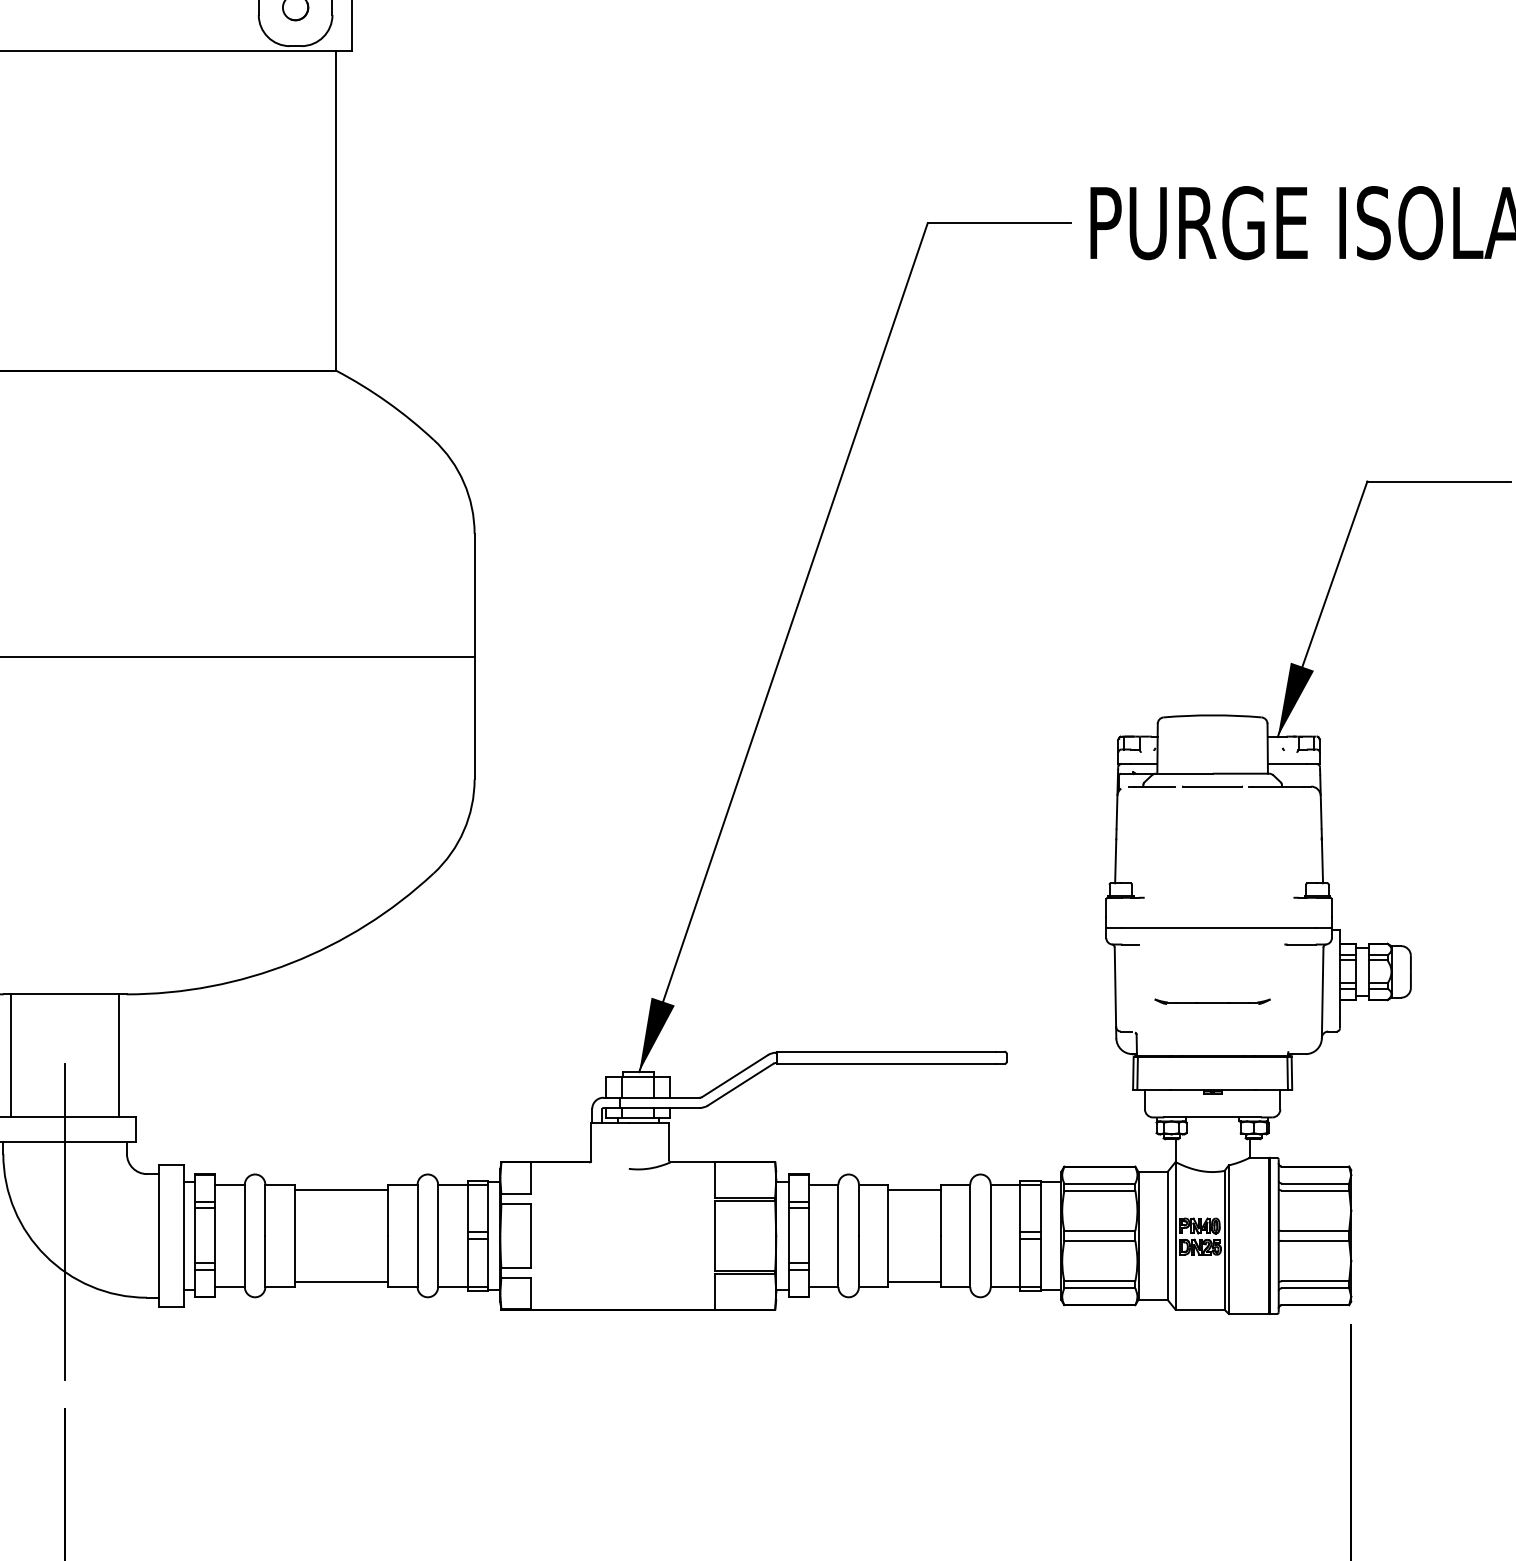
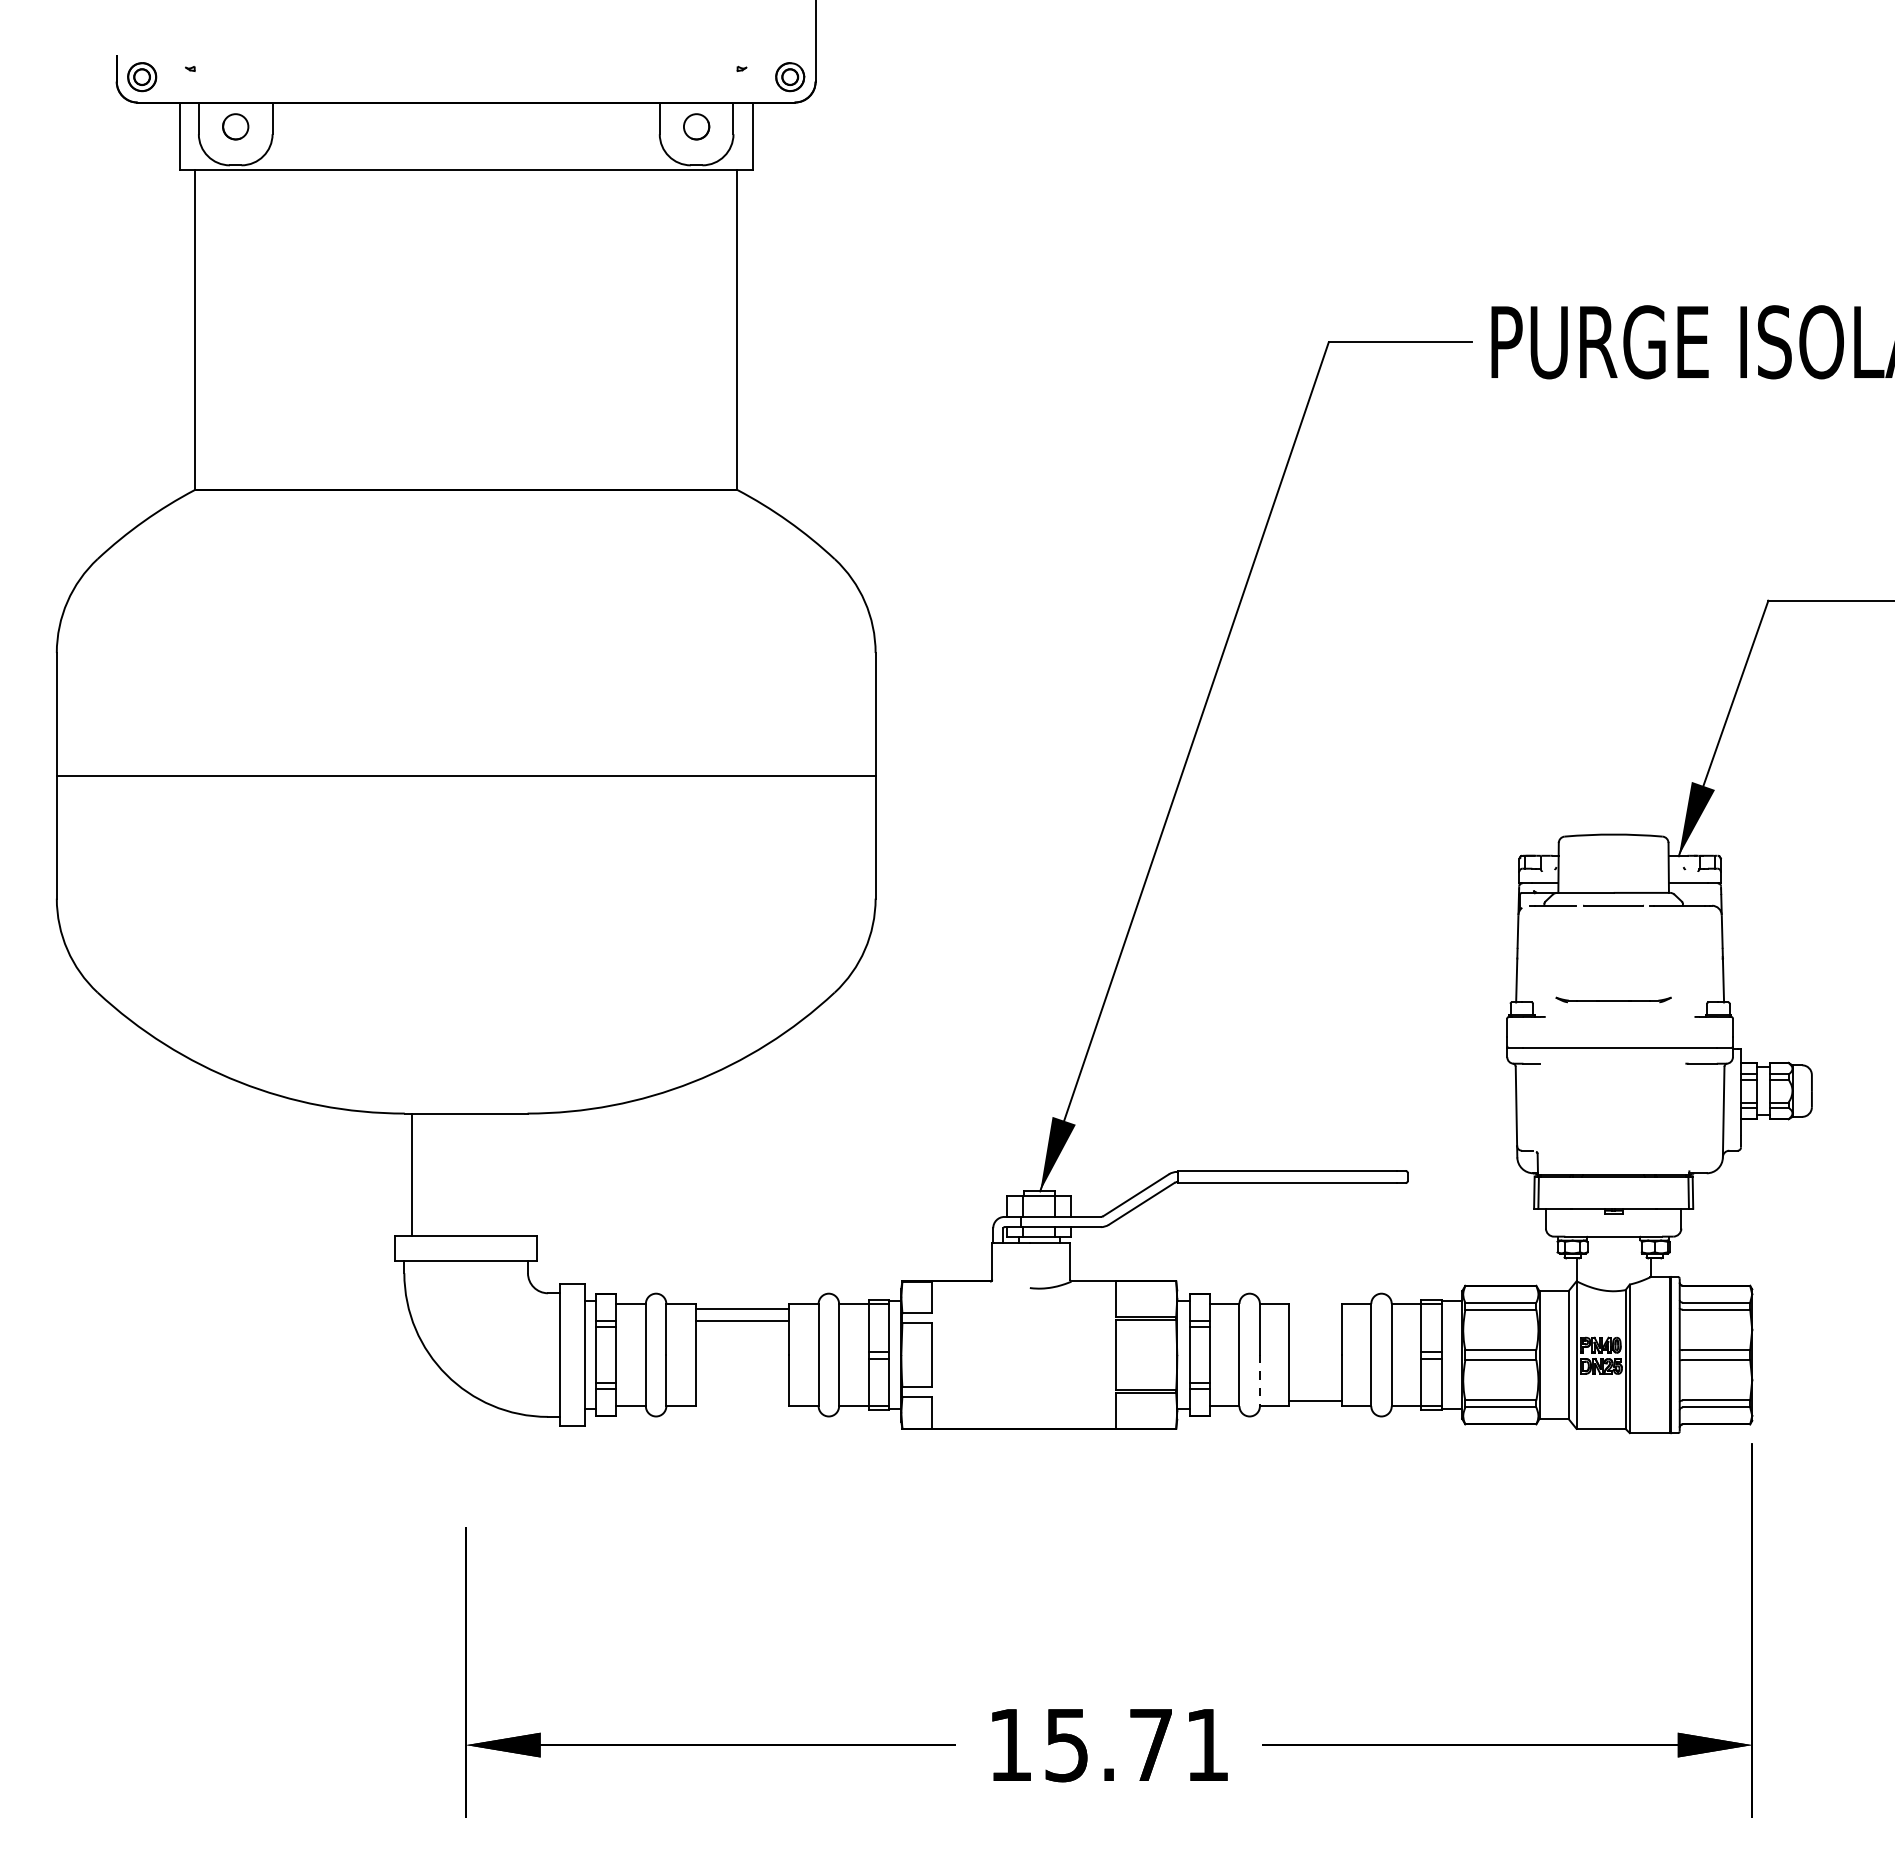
part: (1212, 1001) -> (1613, 999), moved
line: (119, 1055) -> (520, 1174), removed
line: (914, 1189) -> (1315, 1308), removed
line: (65, 1222) -> (466, 1341), removed
line: (858, 1261) -> (1259, 1380), solid -> dashed
line: (341, 1282) -> (742, 1321), moved

